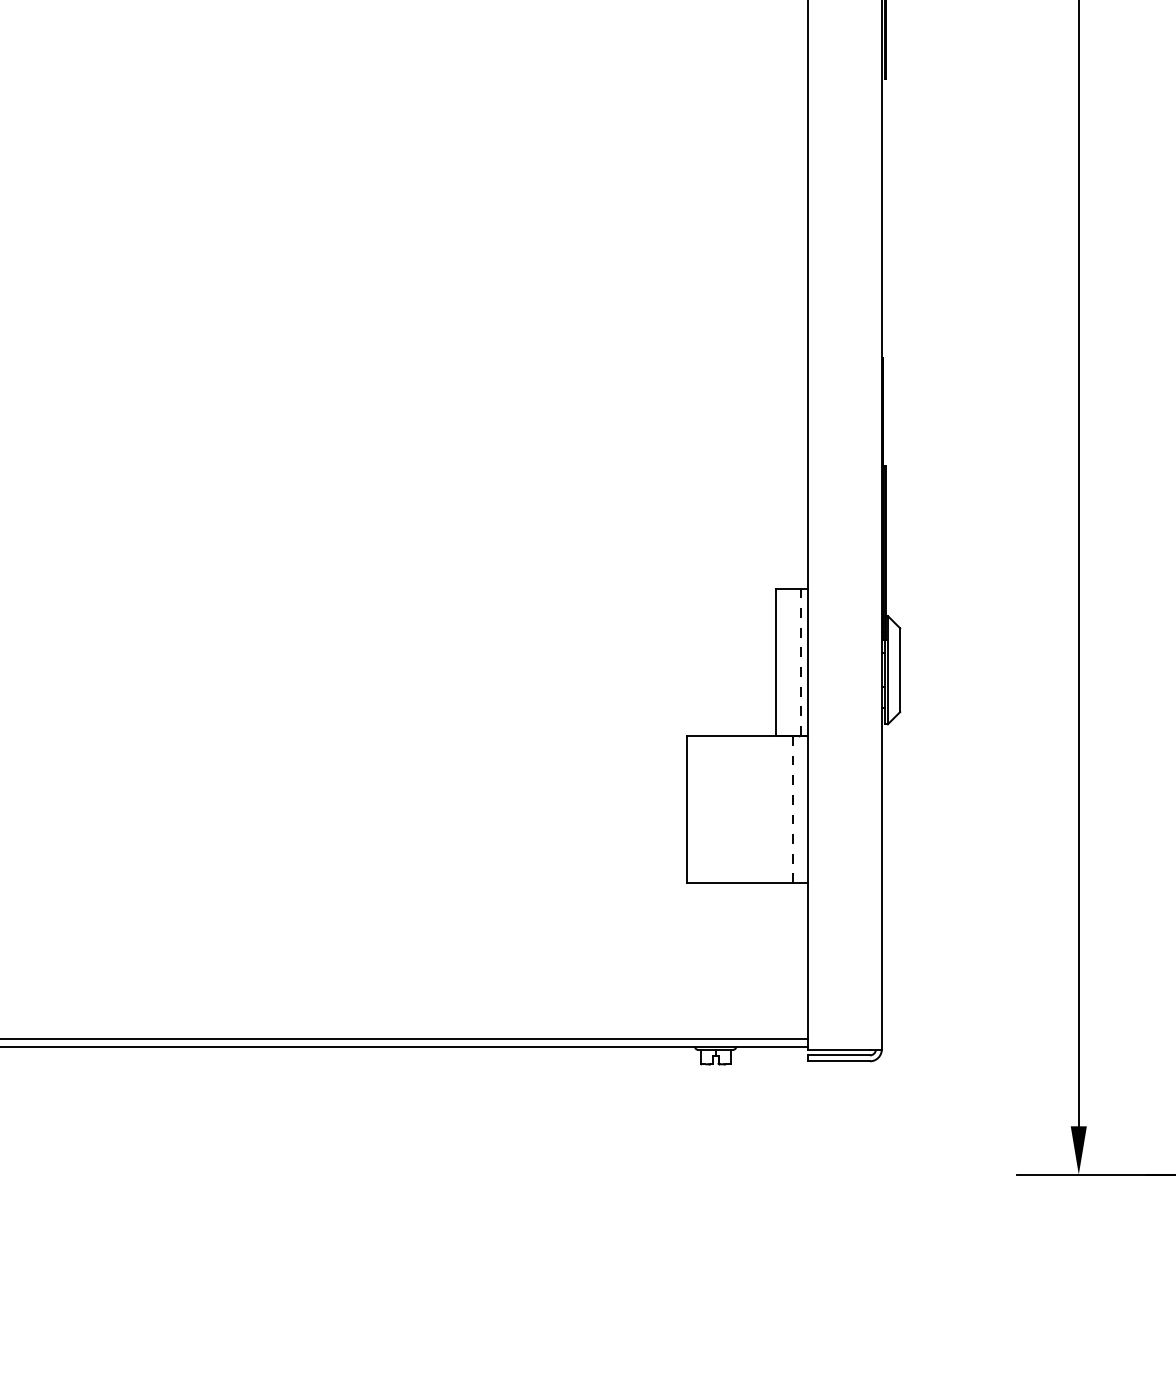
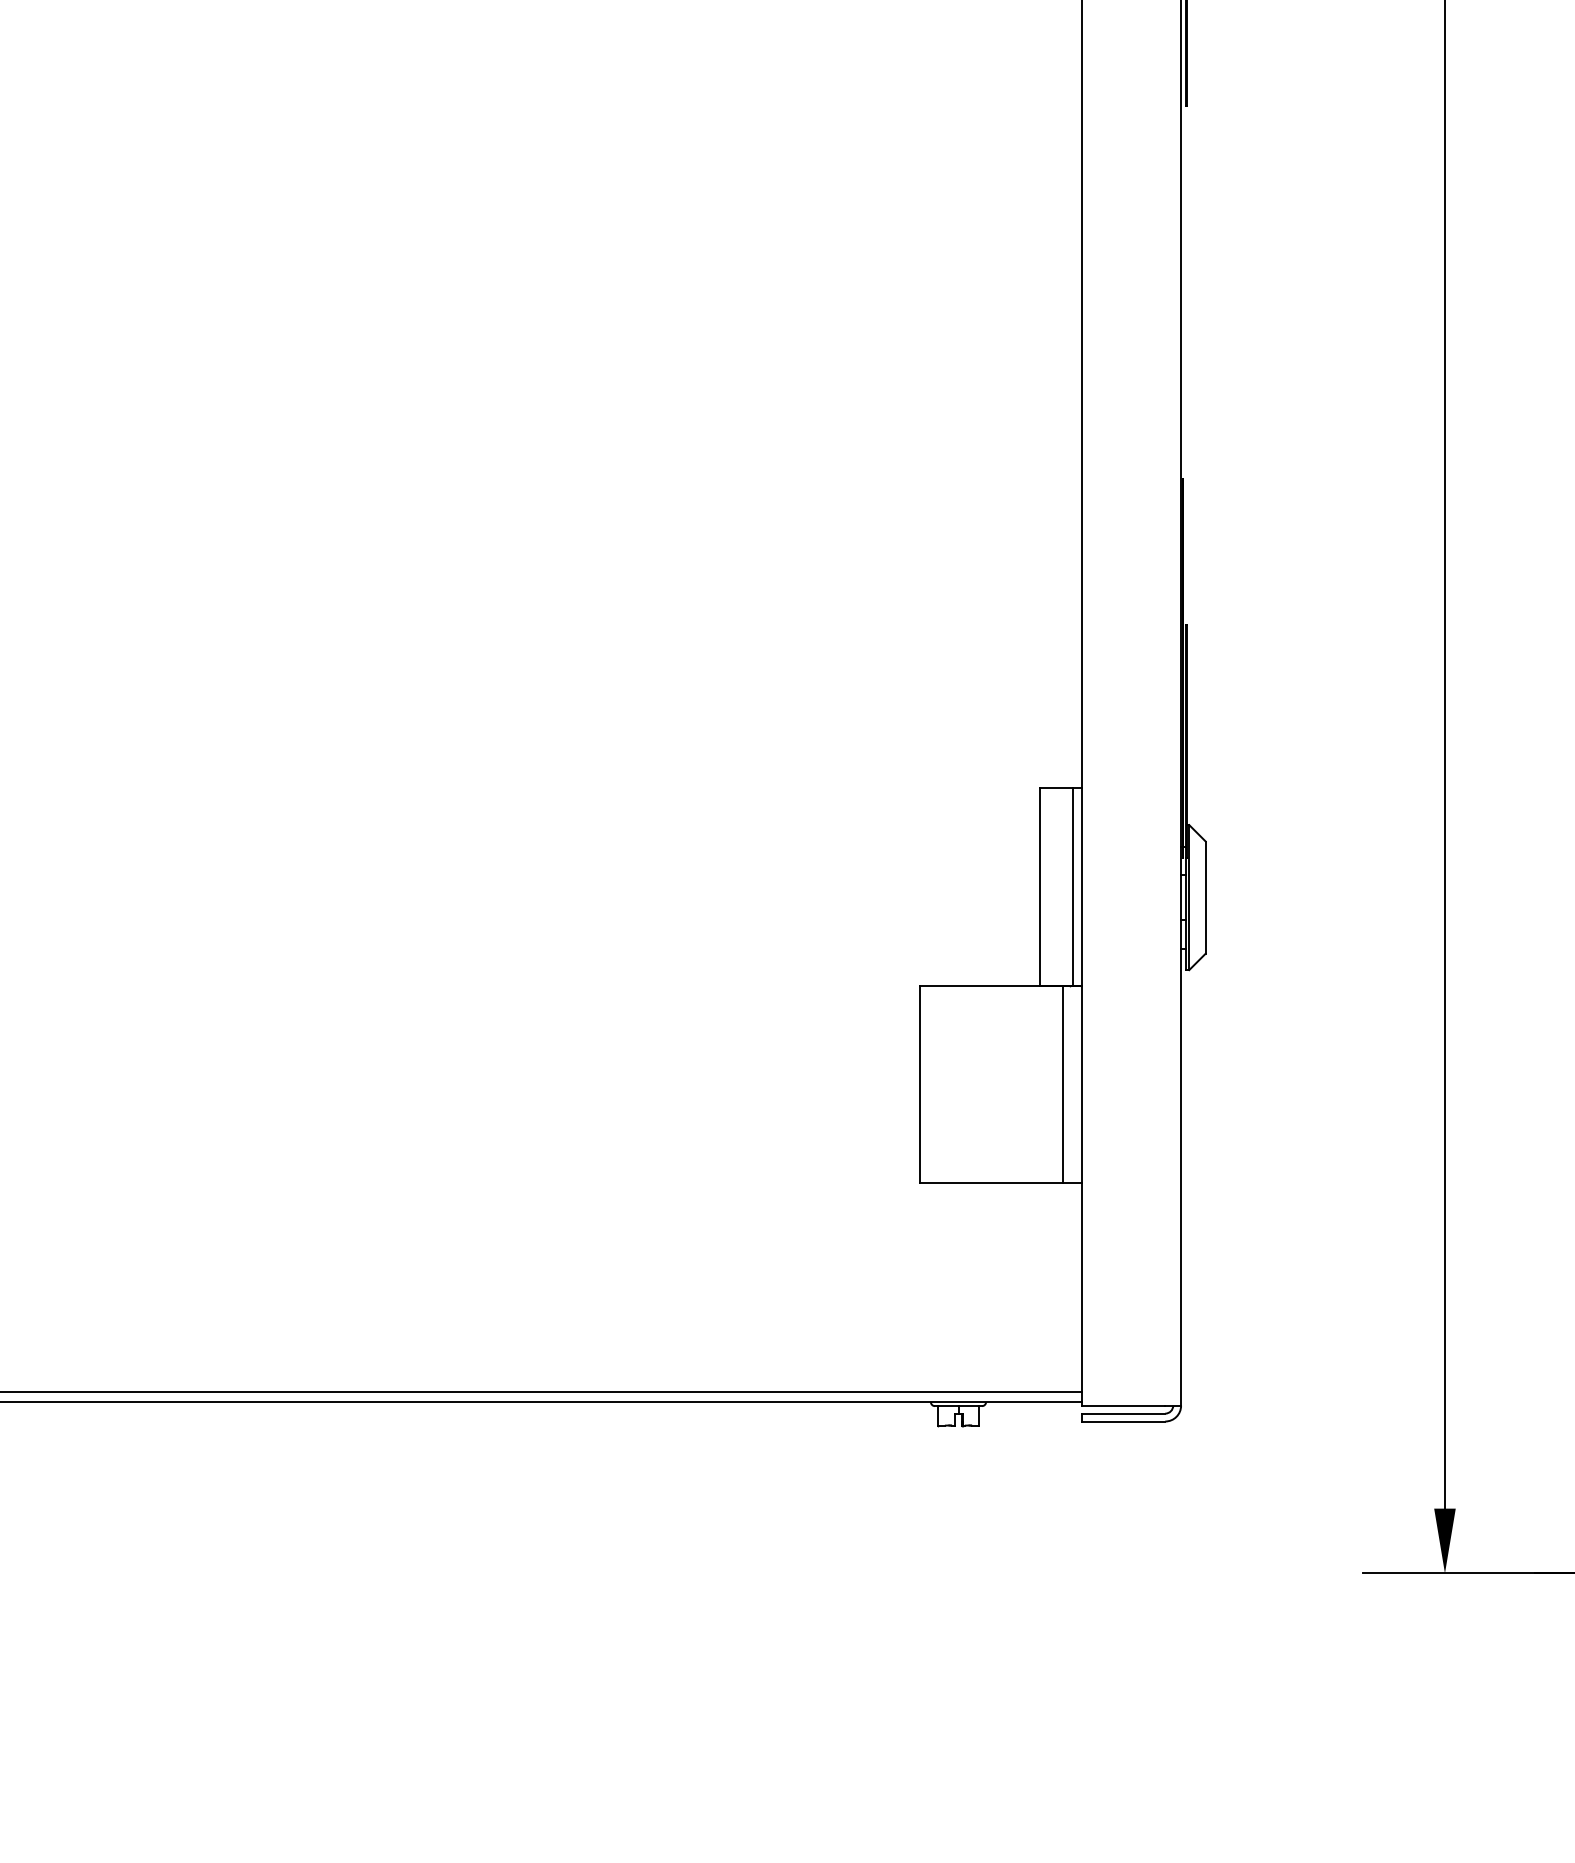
line: (800, 661) -> (1072, 886), dashed -> solid
line: (793, 809) -> (1062, 1084), dashed -> solid

